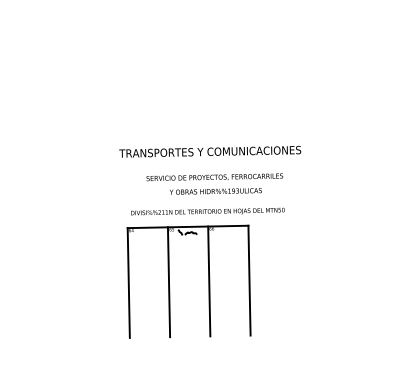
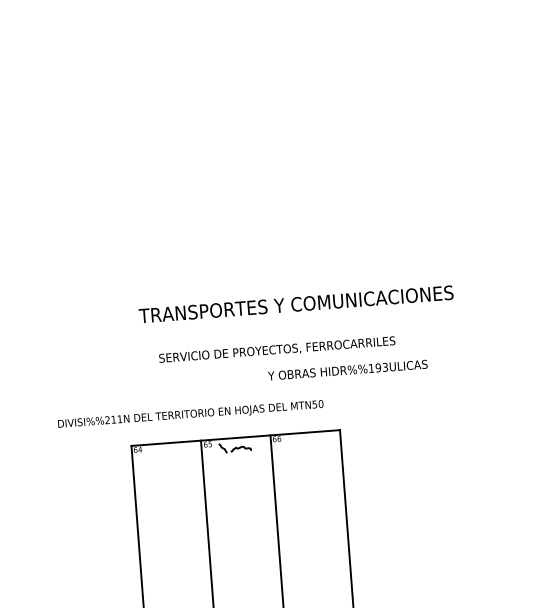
text: (210, 151) -> (296, 303), moved
text: (215, 191) -> (347, 370), moved
text: (207, 211) -> (190, 413), moved

